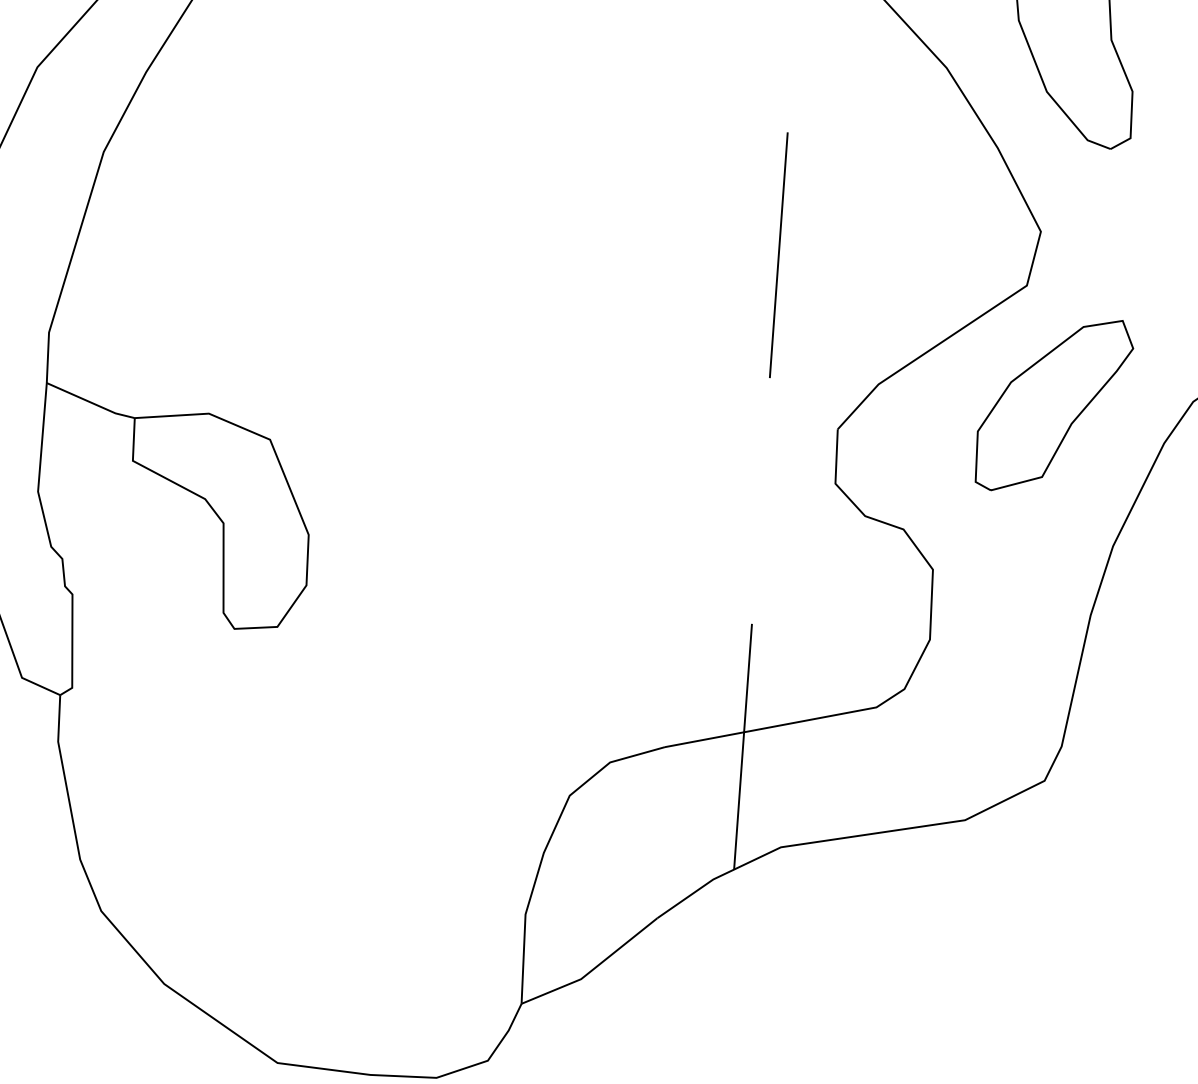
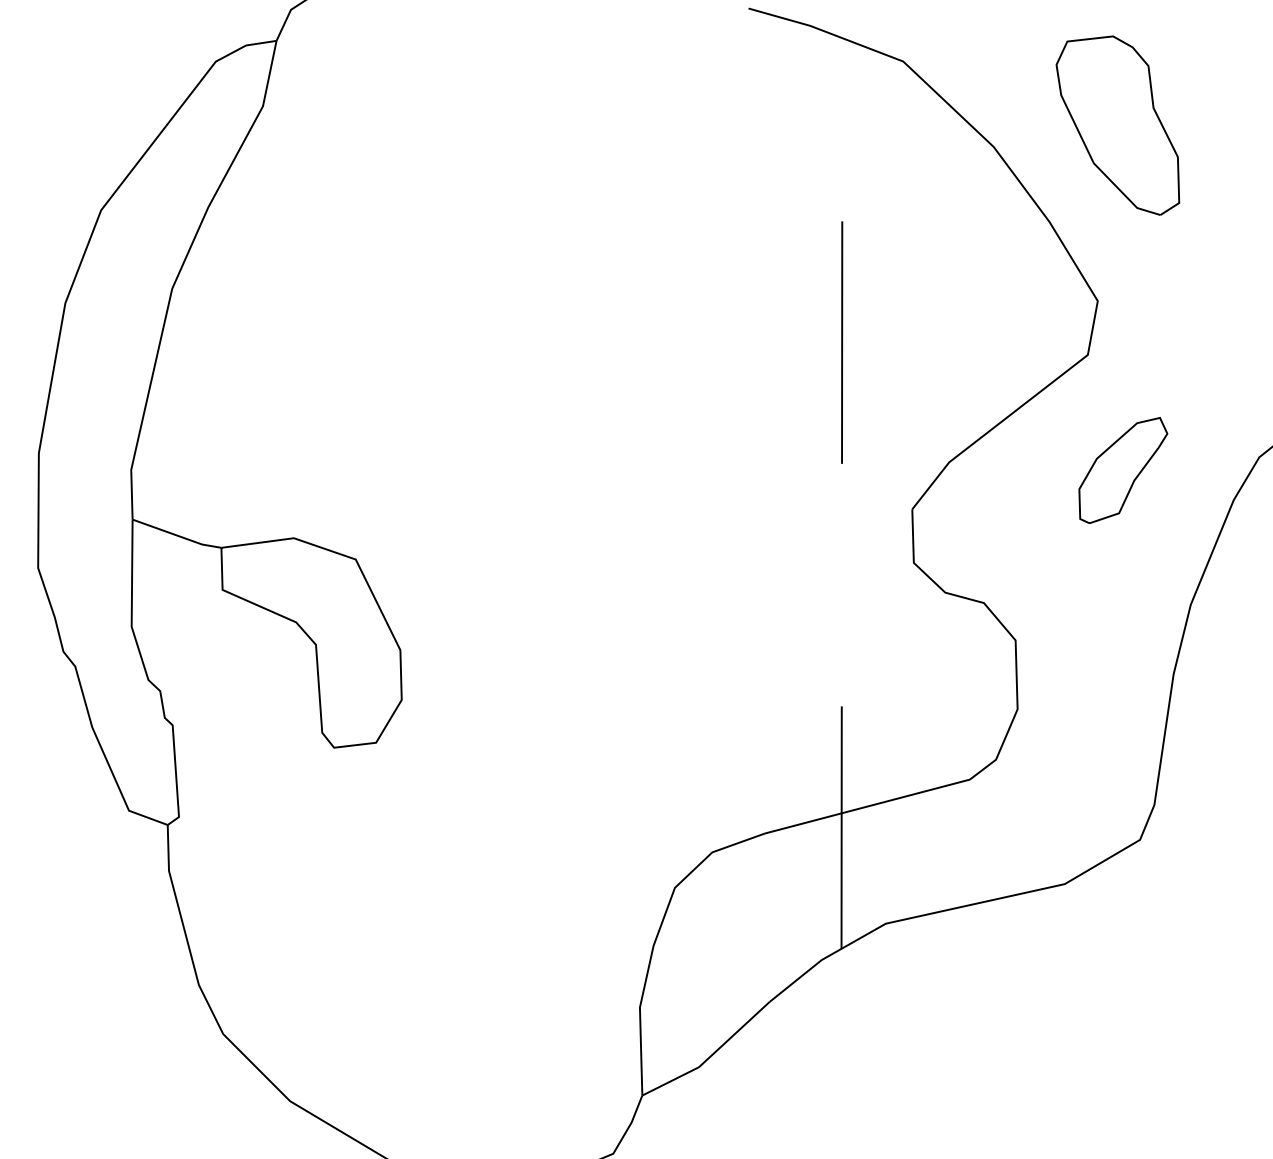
part: (1054, 405) -> (1123, 470), size x0.6

